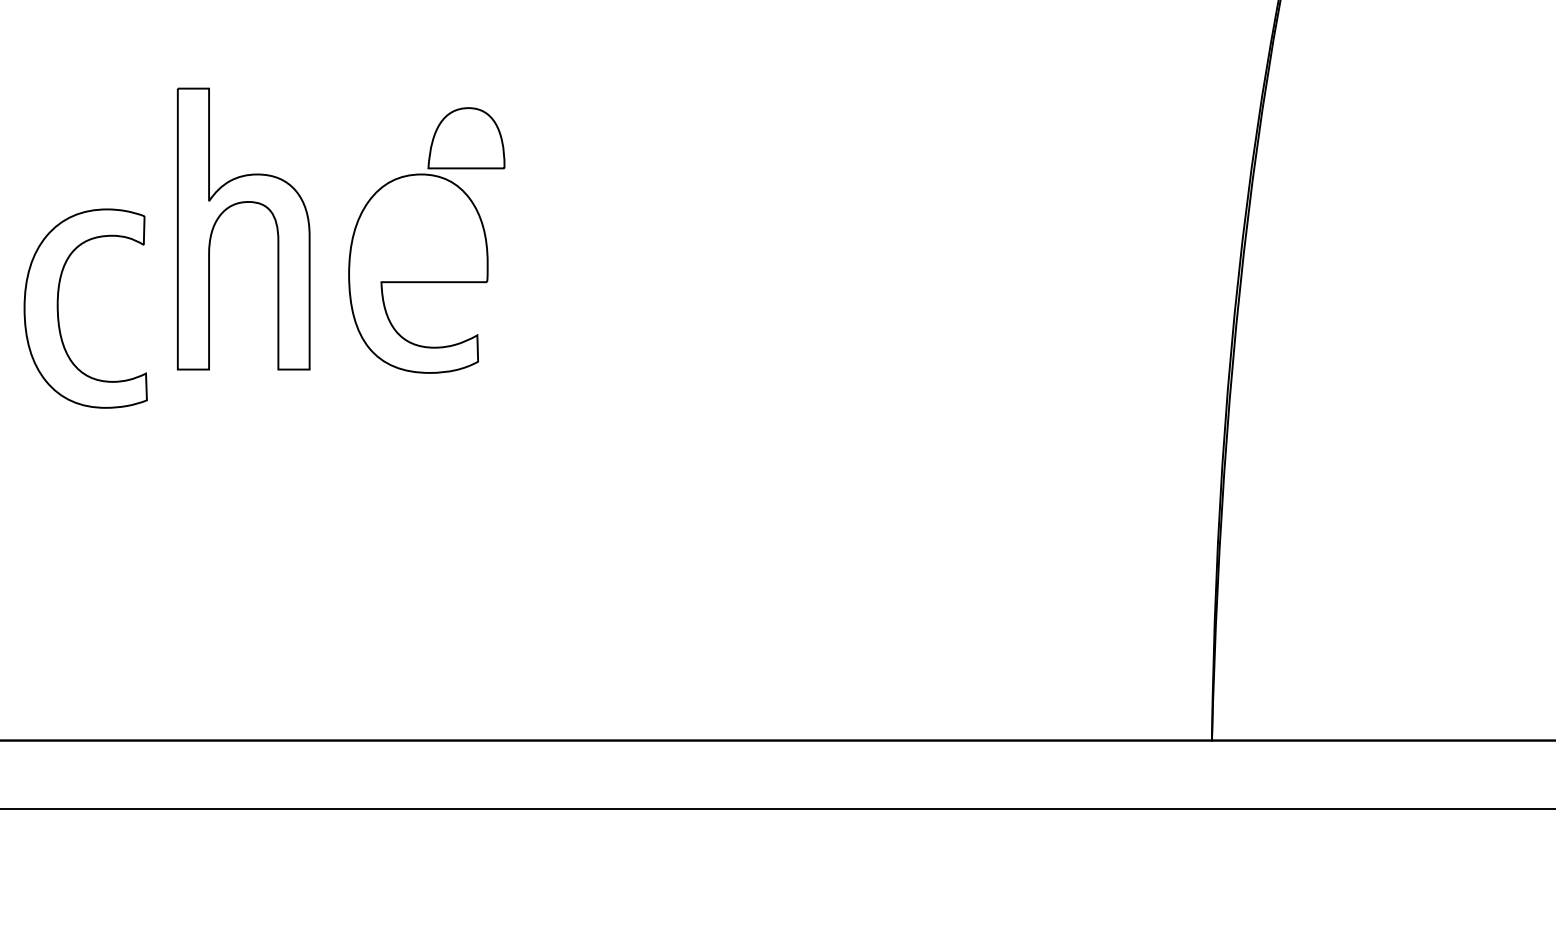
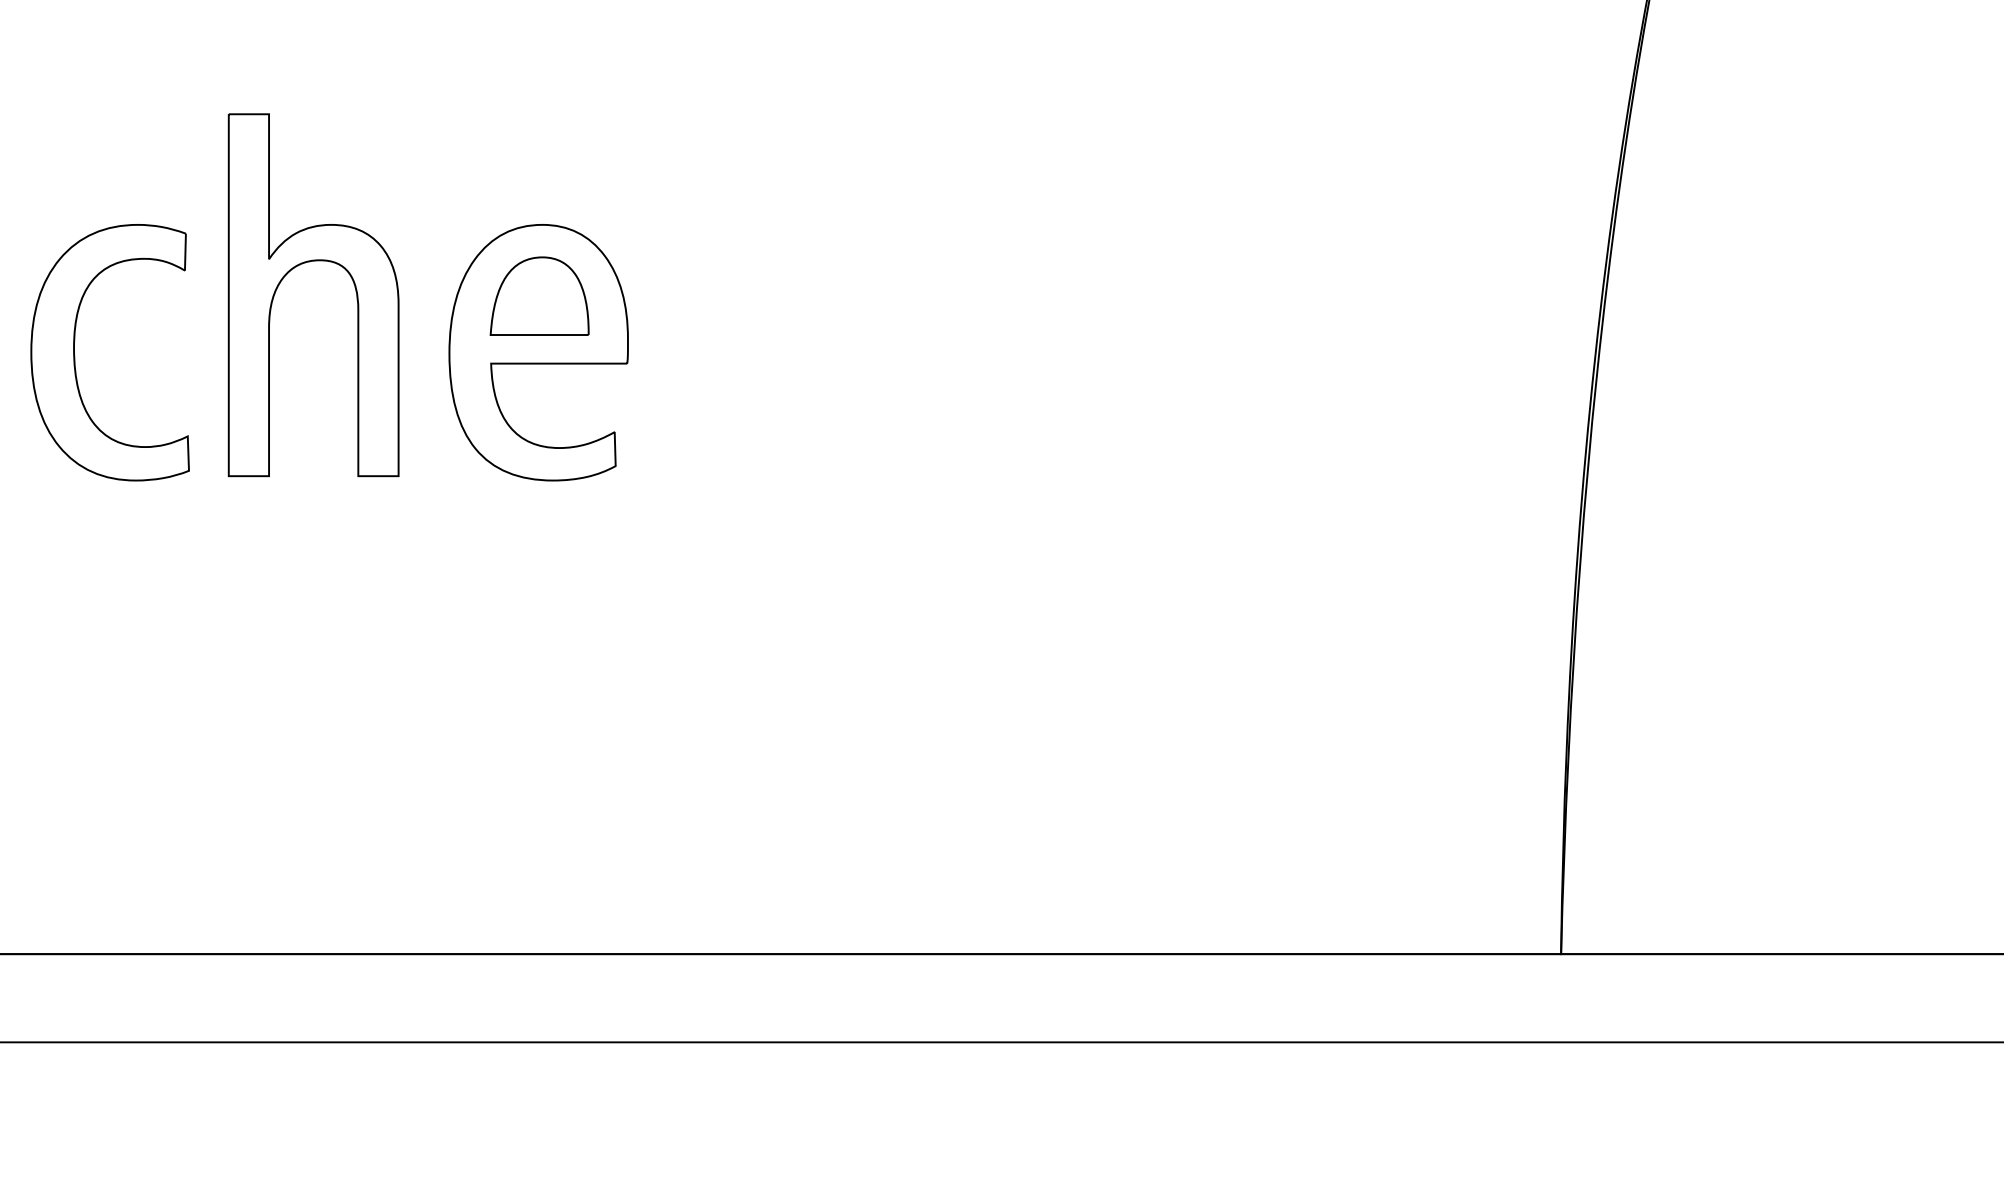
part: (466, 137) -> (539, 295), moved
part: (58, 311) -> (75, 356), moved

